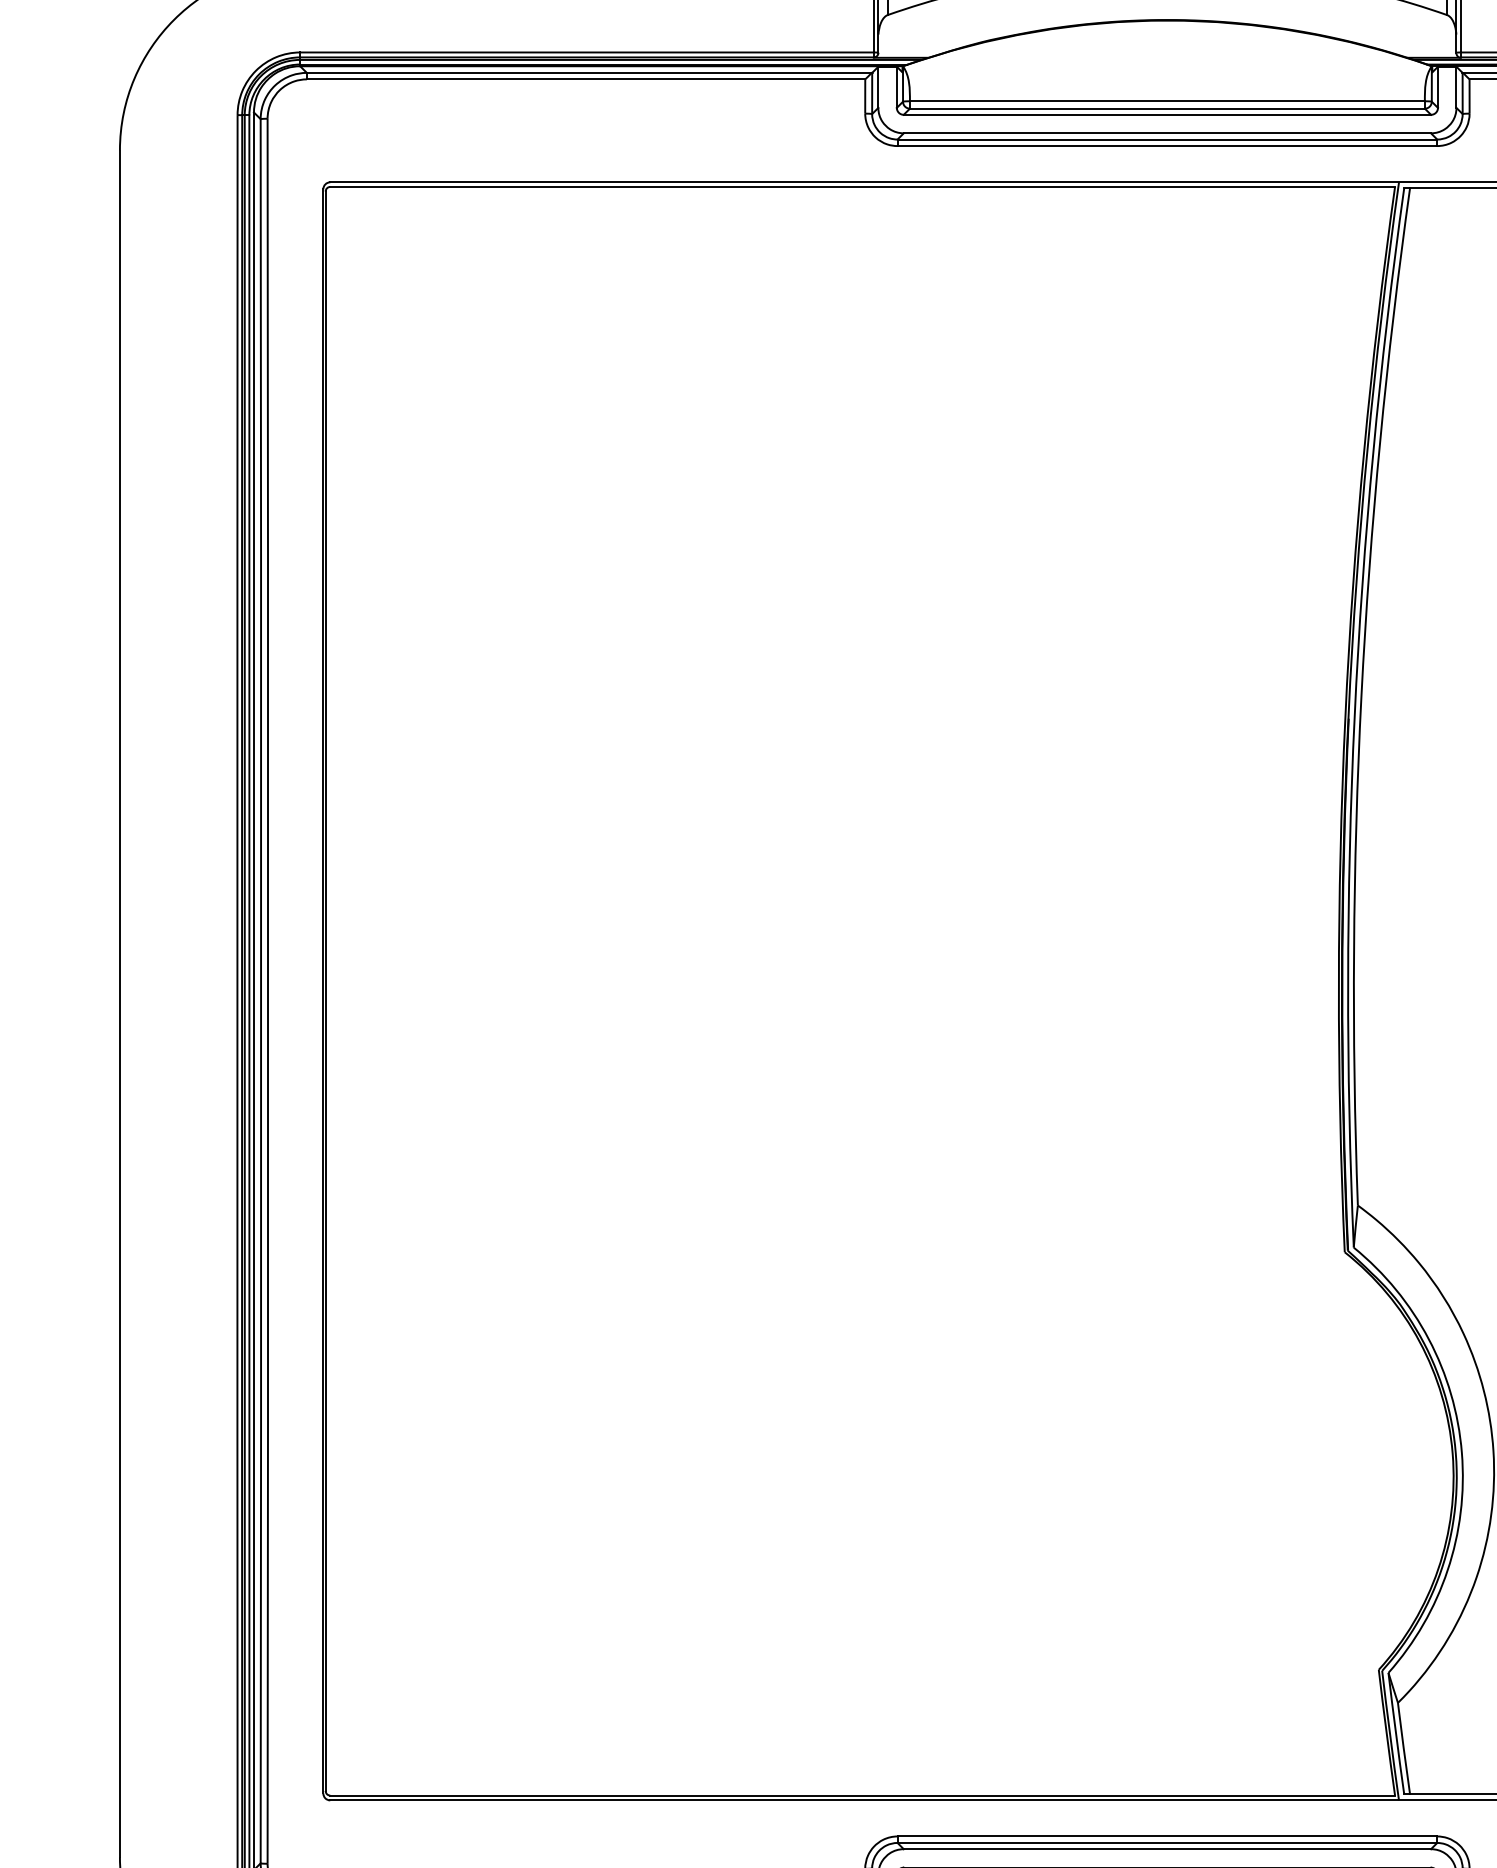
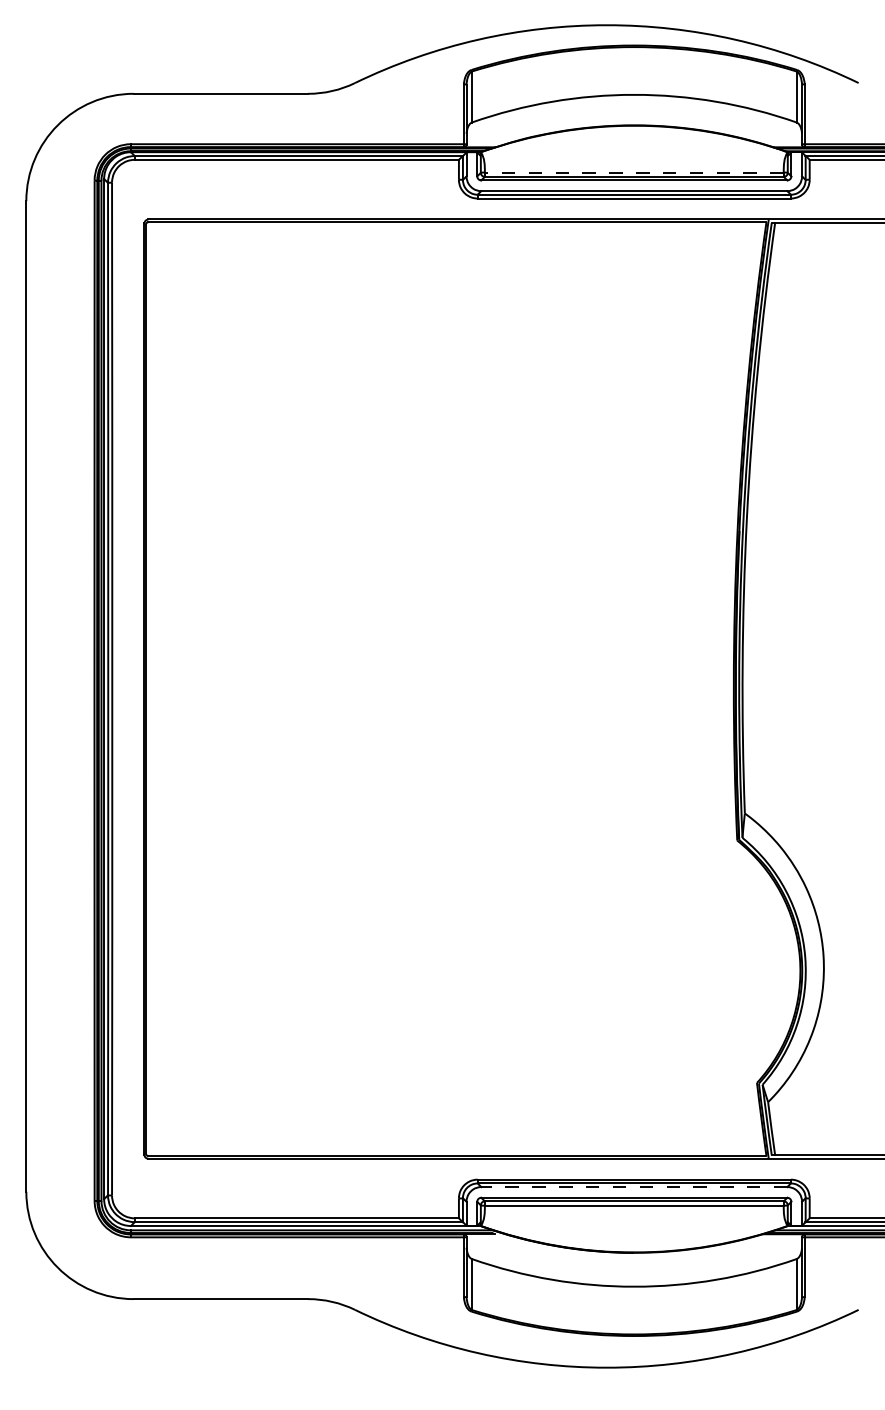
line: (1166, 101) -> (633, 172), solid -> dashed
line: (1166, 1849) -> (633, 1187), solid -> dashed

